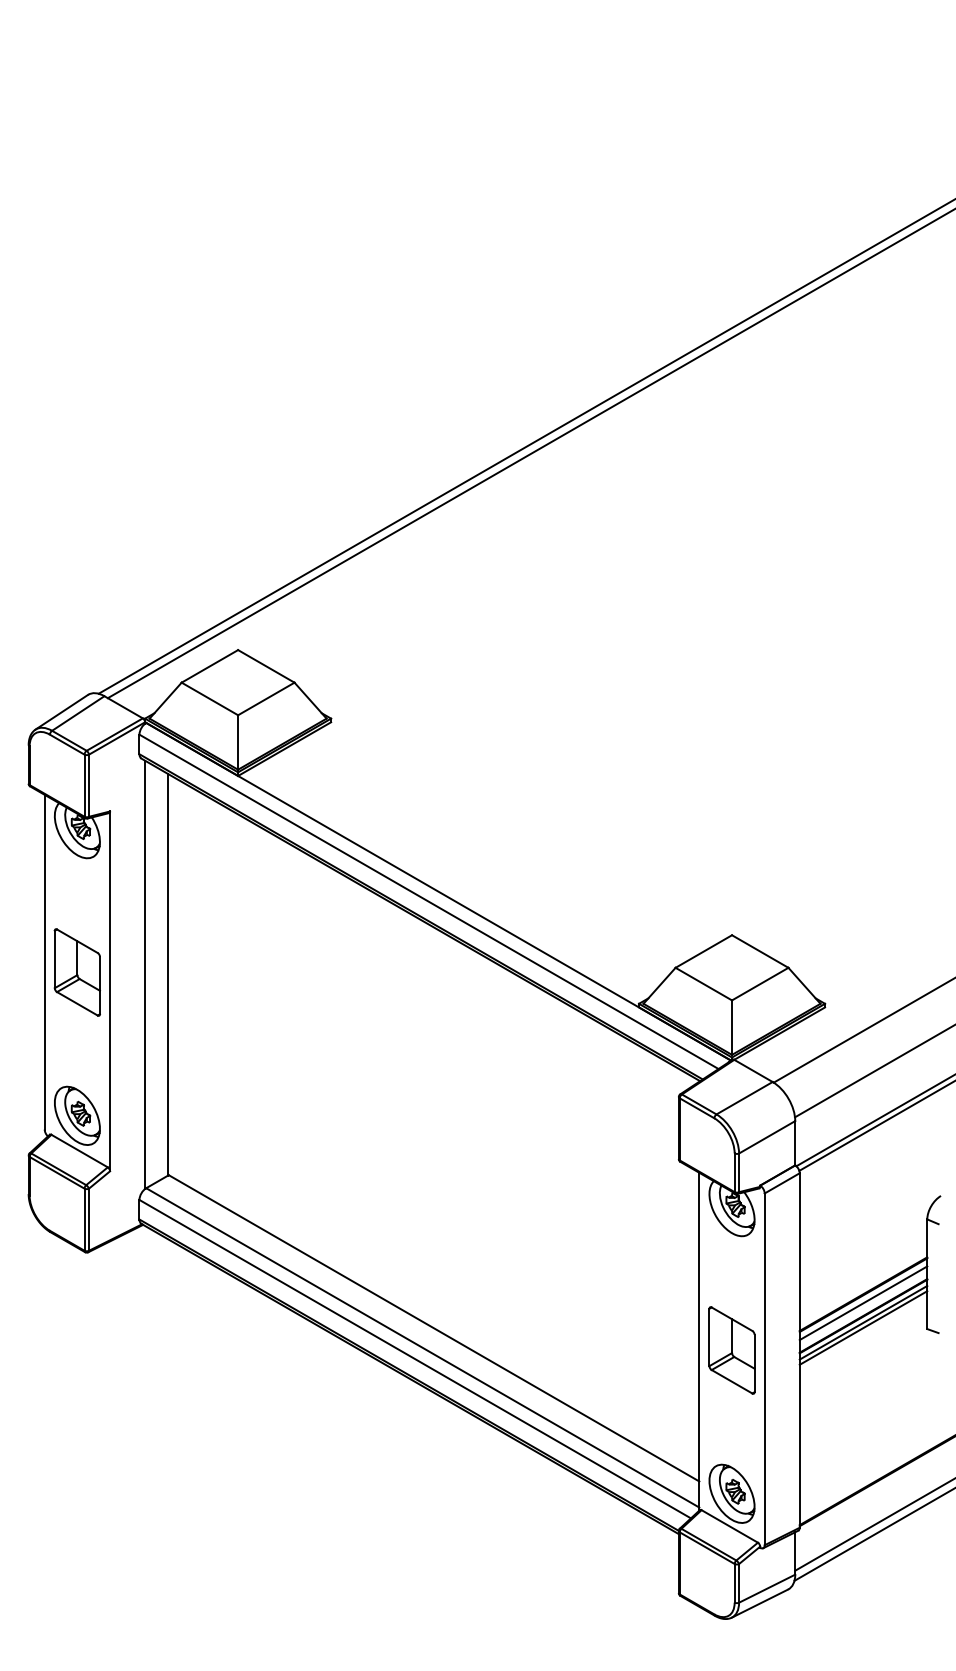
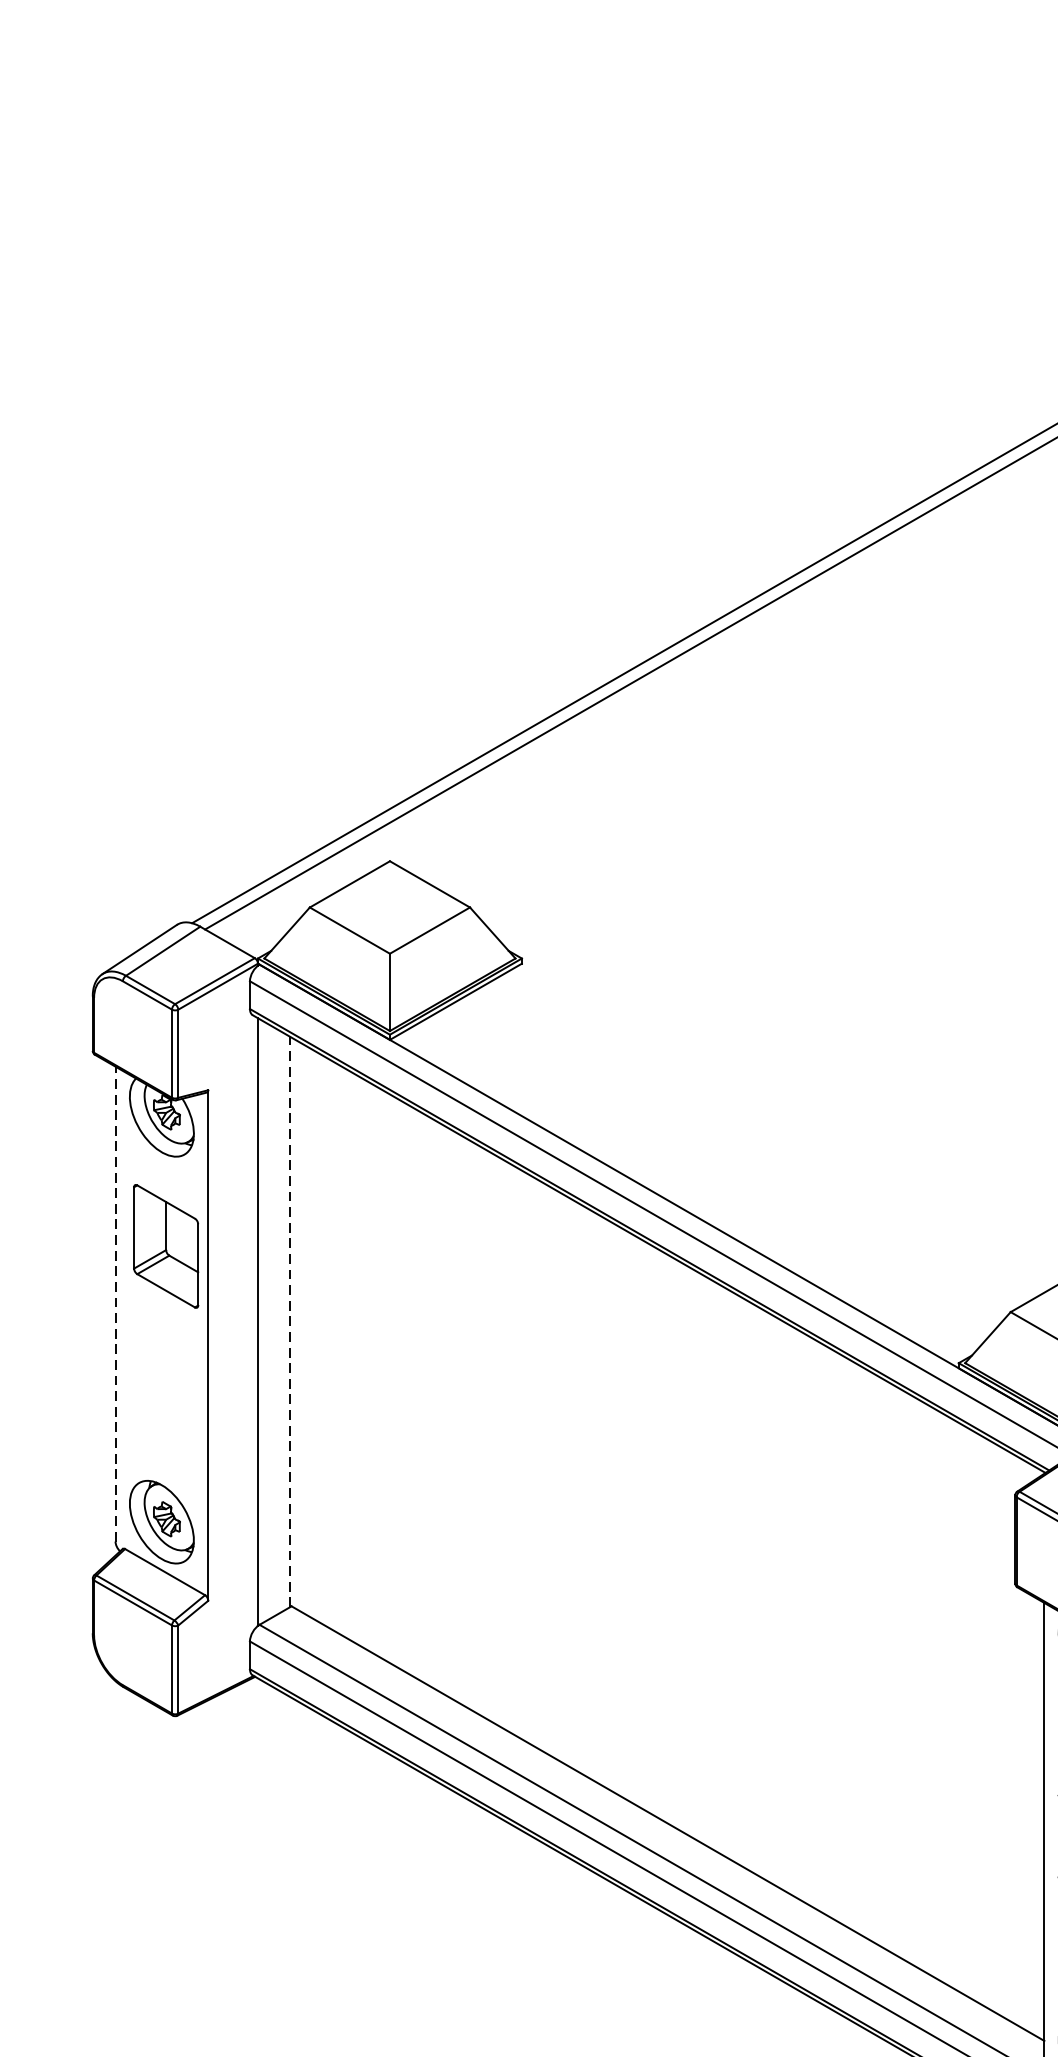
line: (44, 961) -> (115, 1303), solid -> dashed
part: (76, 972) -> (164, 1246), moved
line: (167, 974) -> (289, 1321), solid -> dashed

